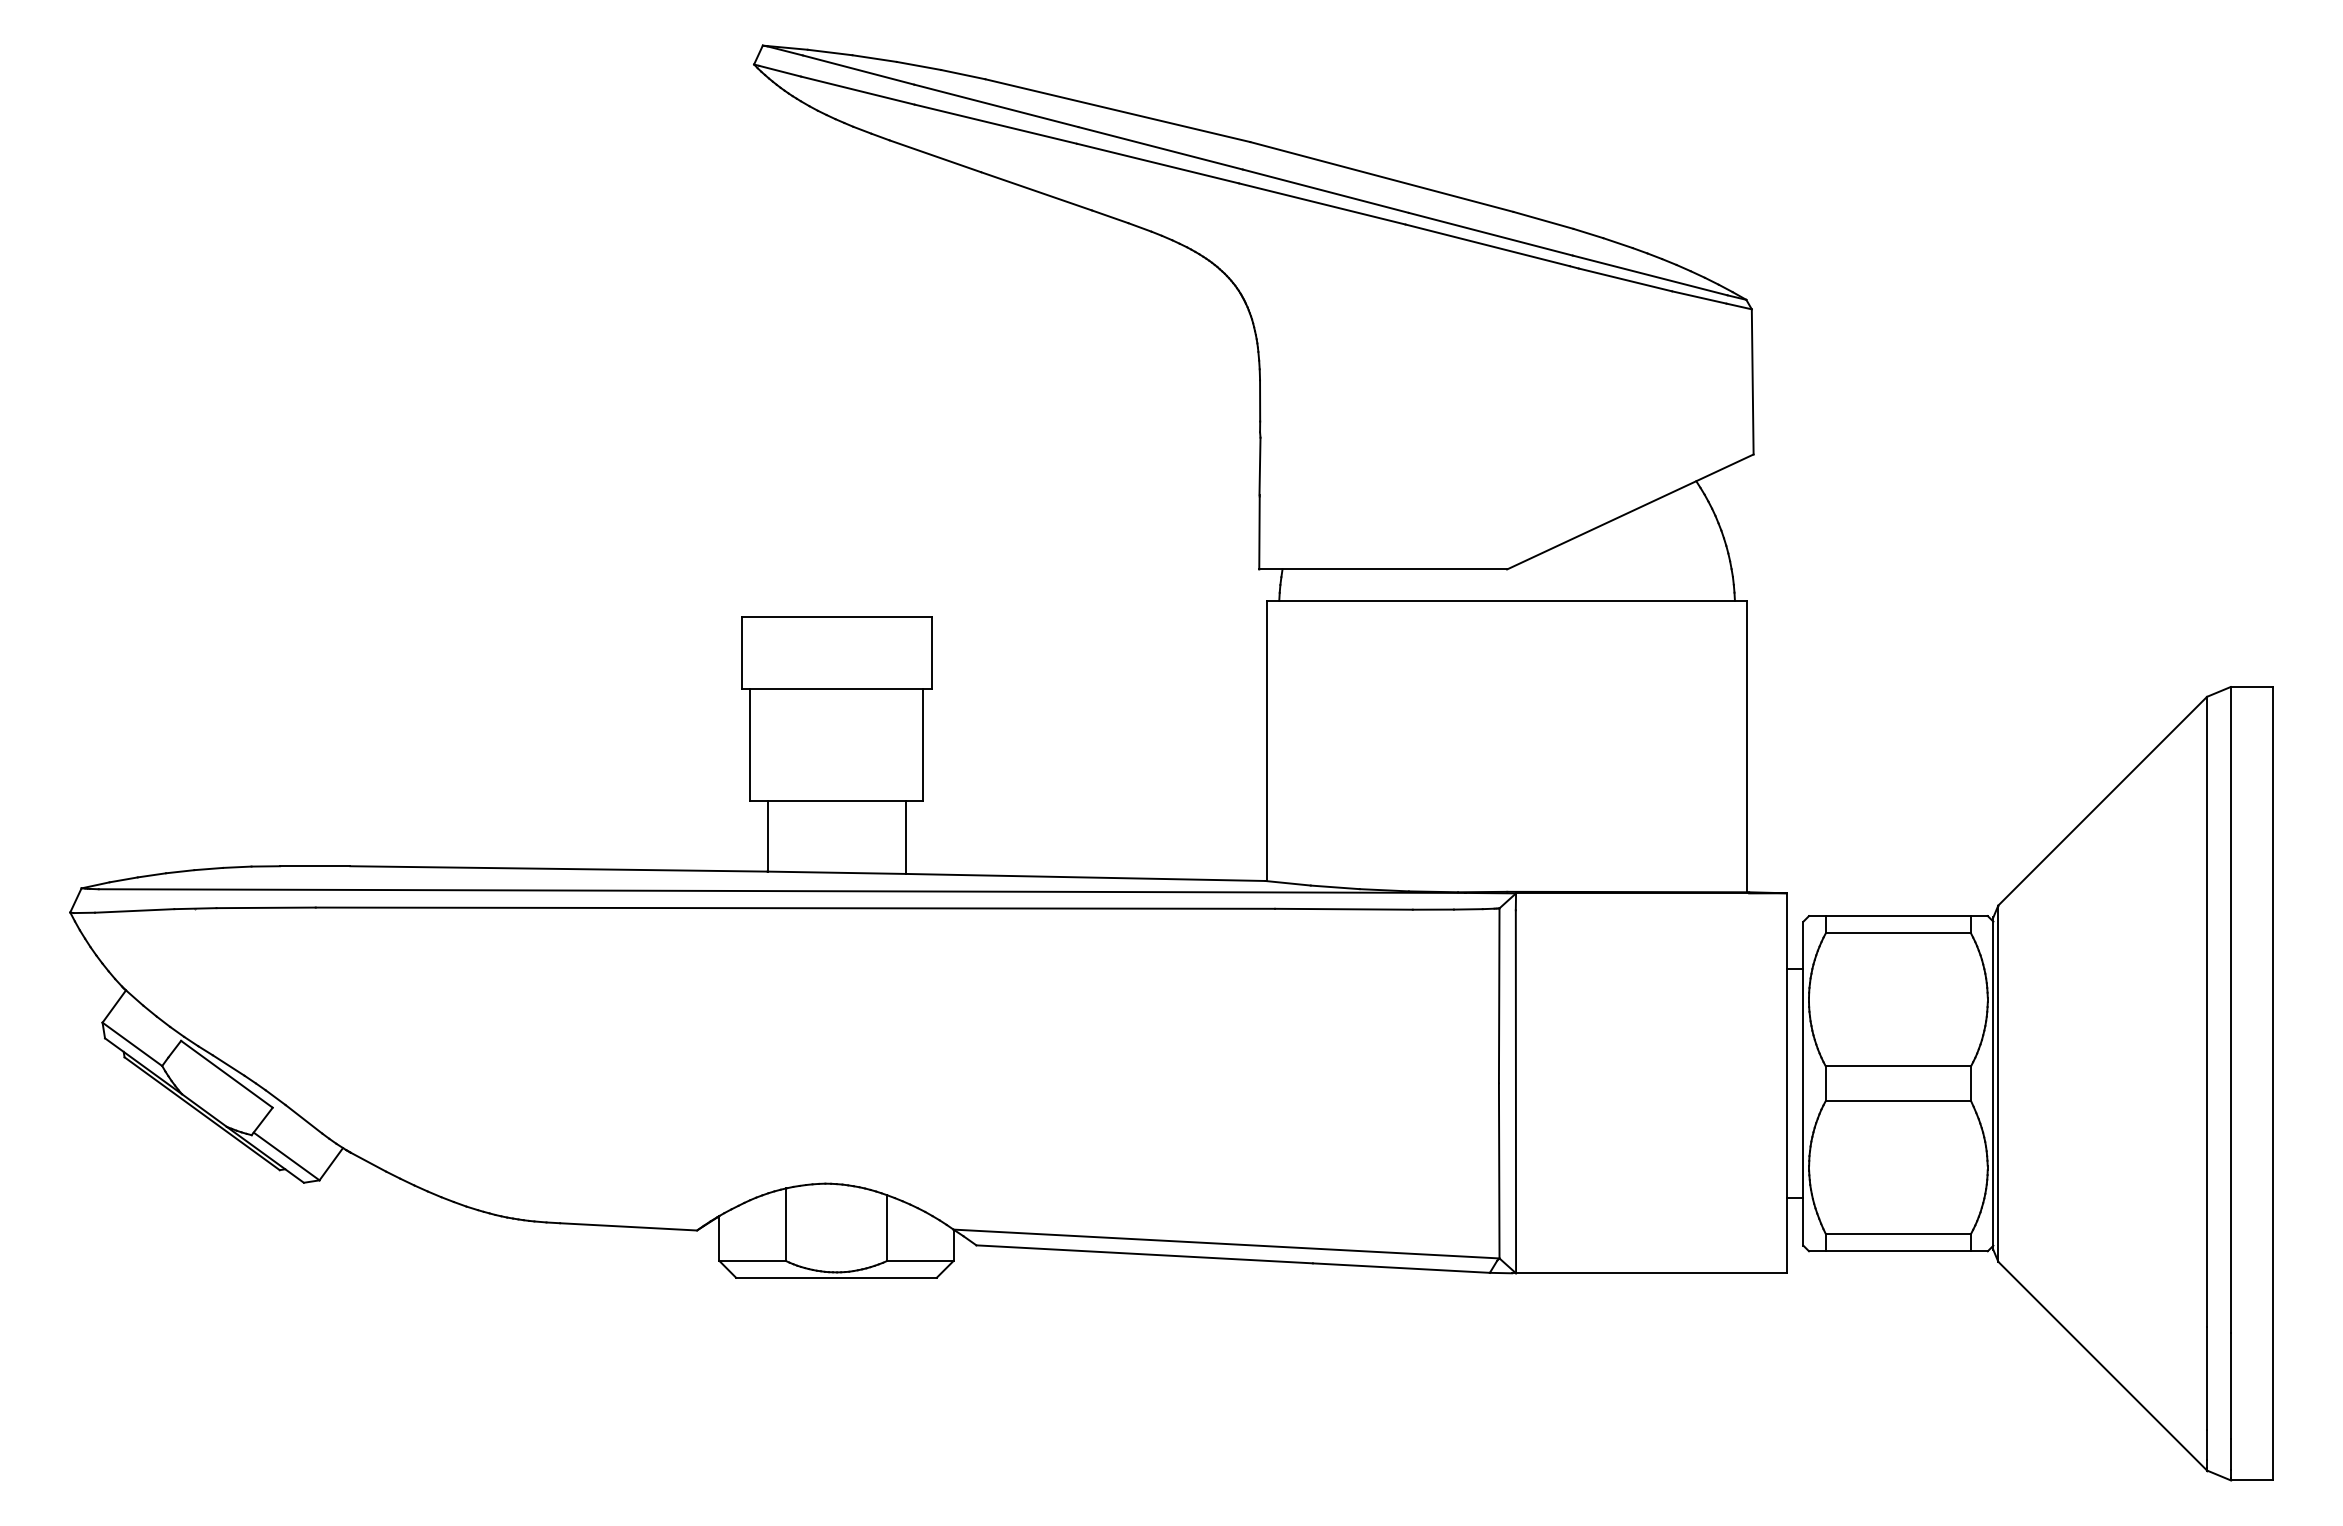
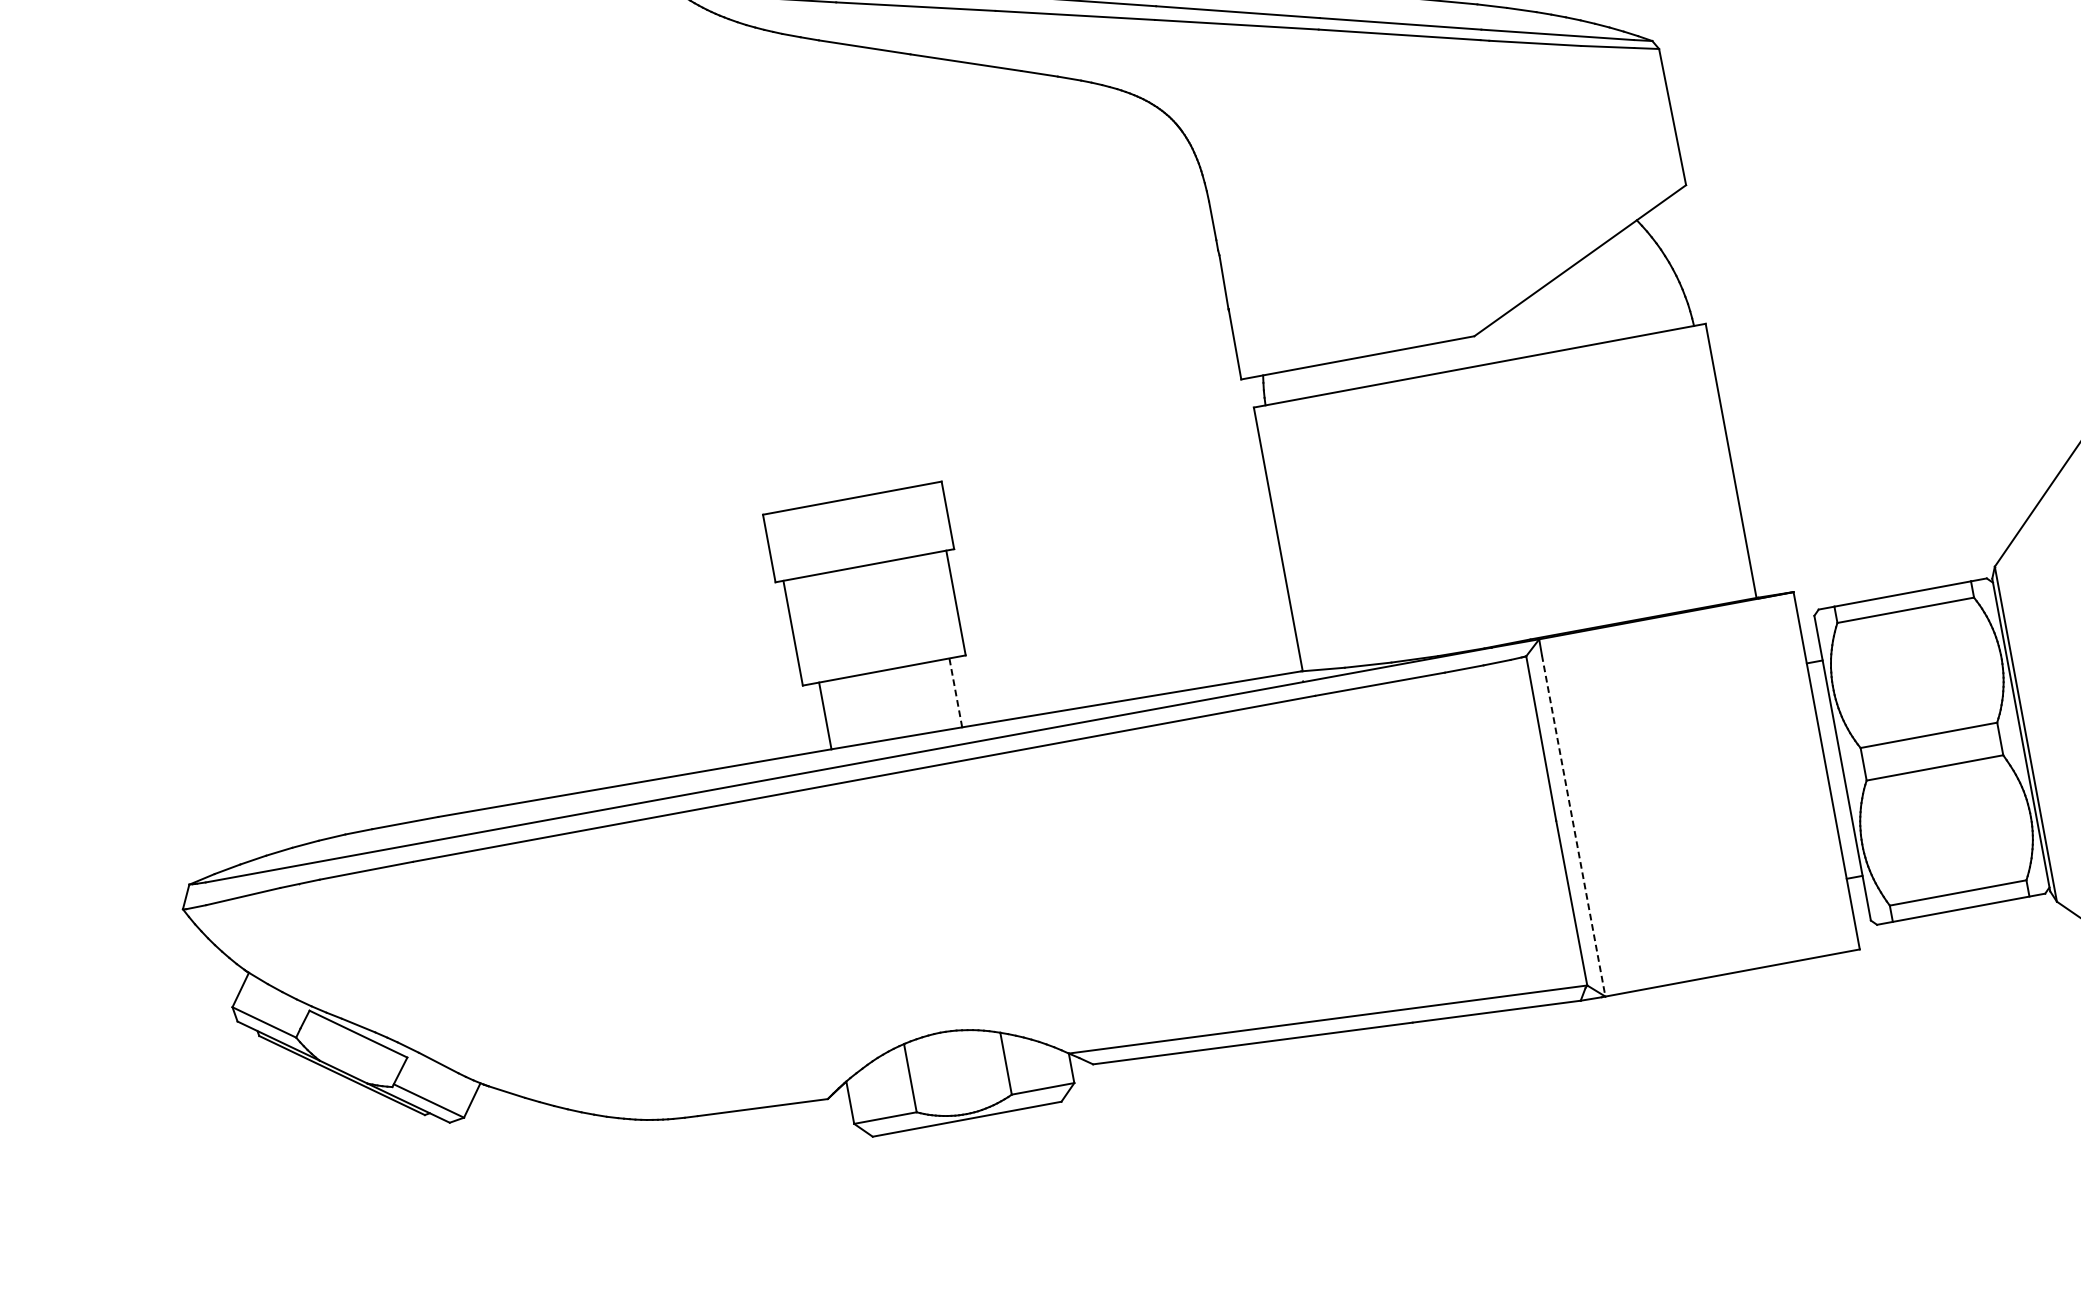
line: (906, 837) -> (956, 693), solid -> dashed
line: (1515, 1091) -> (1573, 825), solid -> dashed

